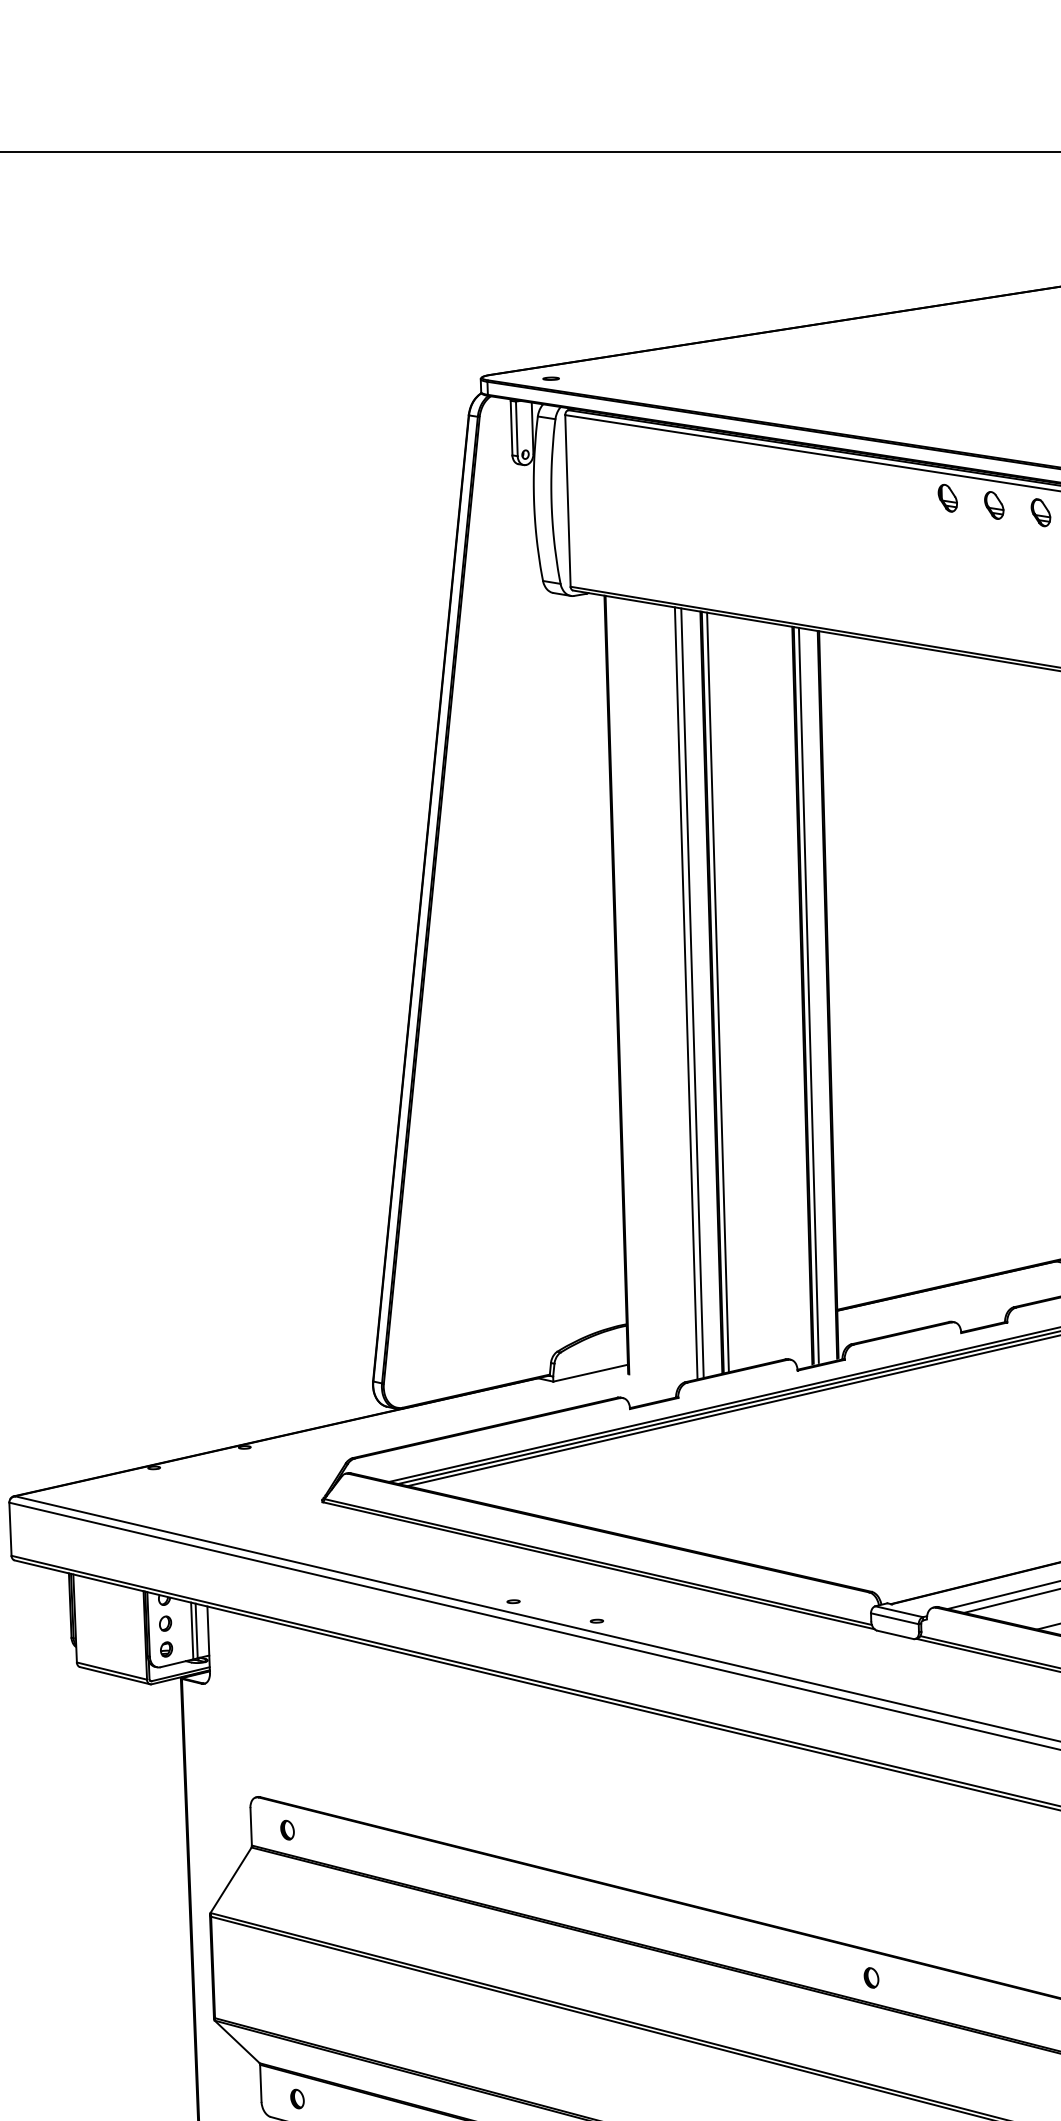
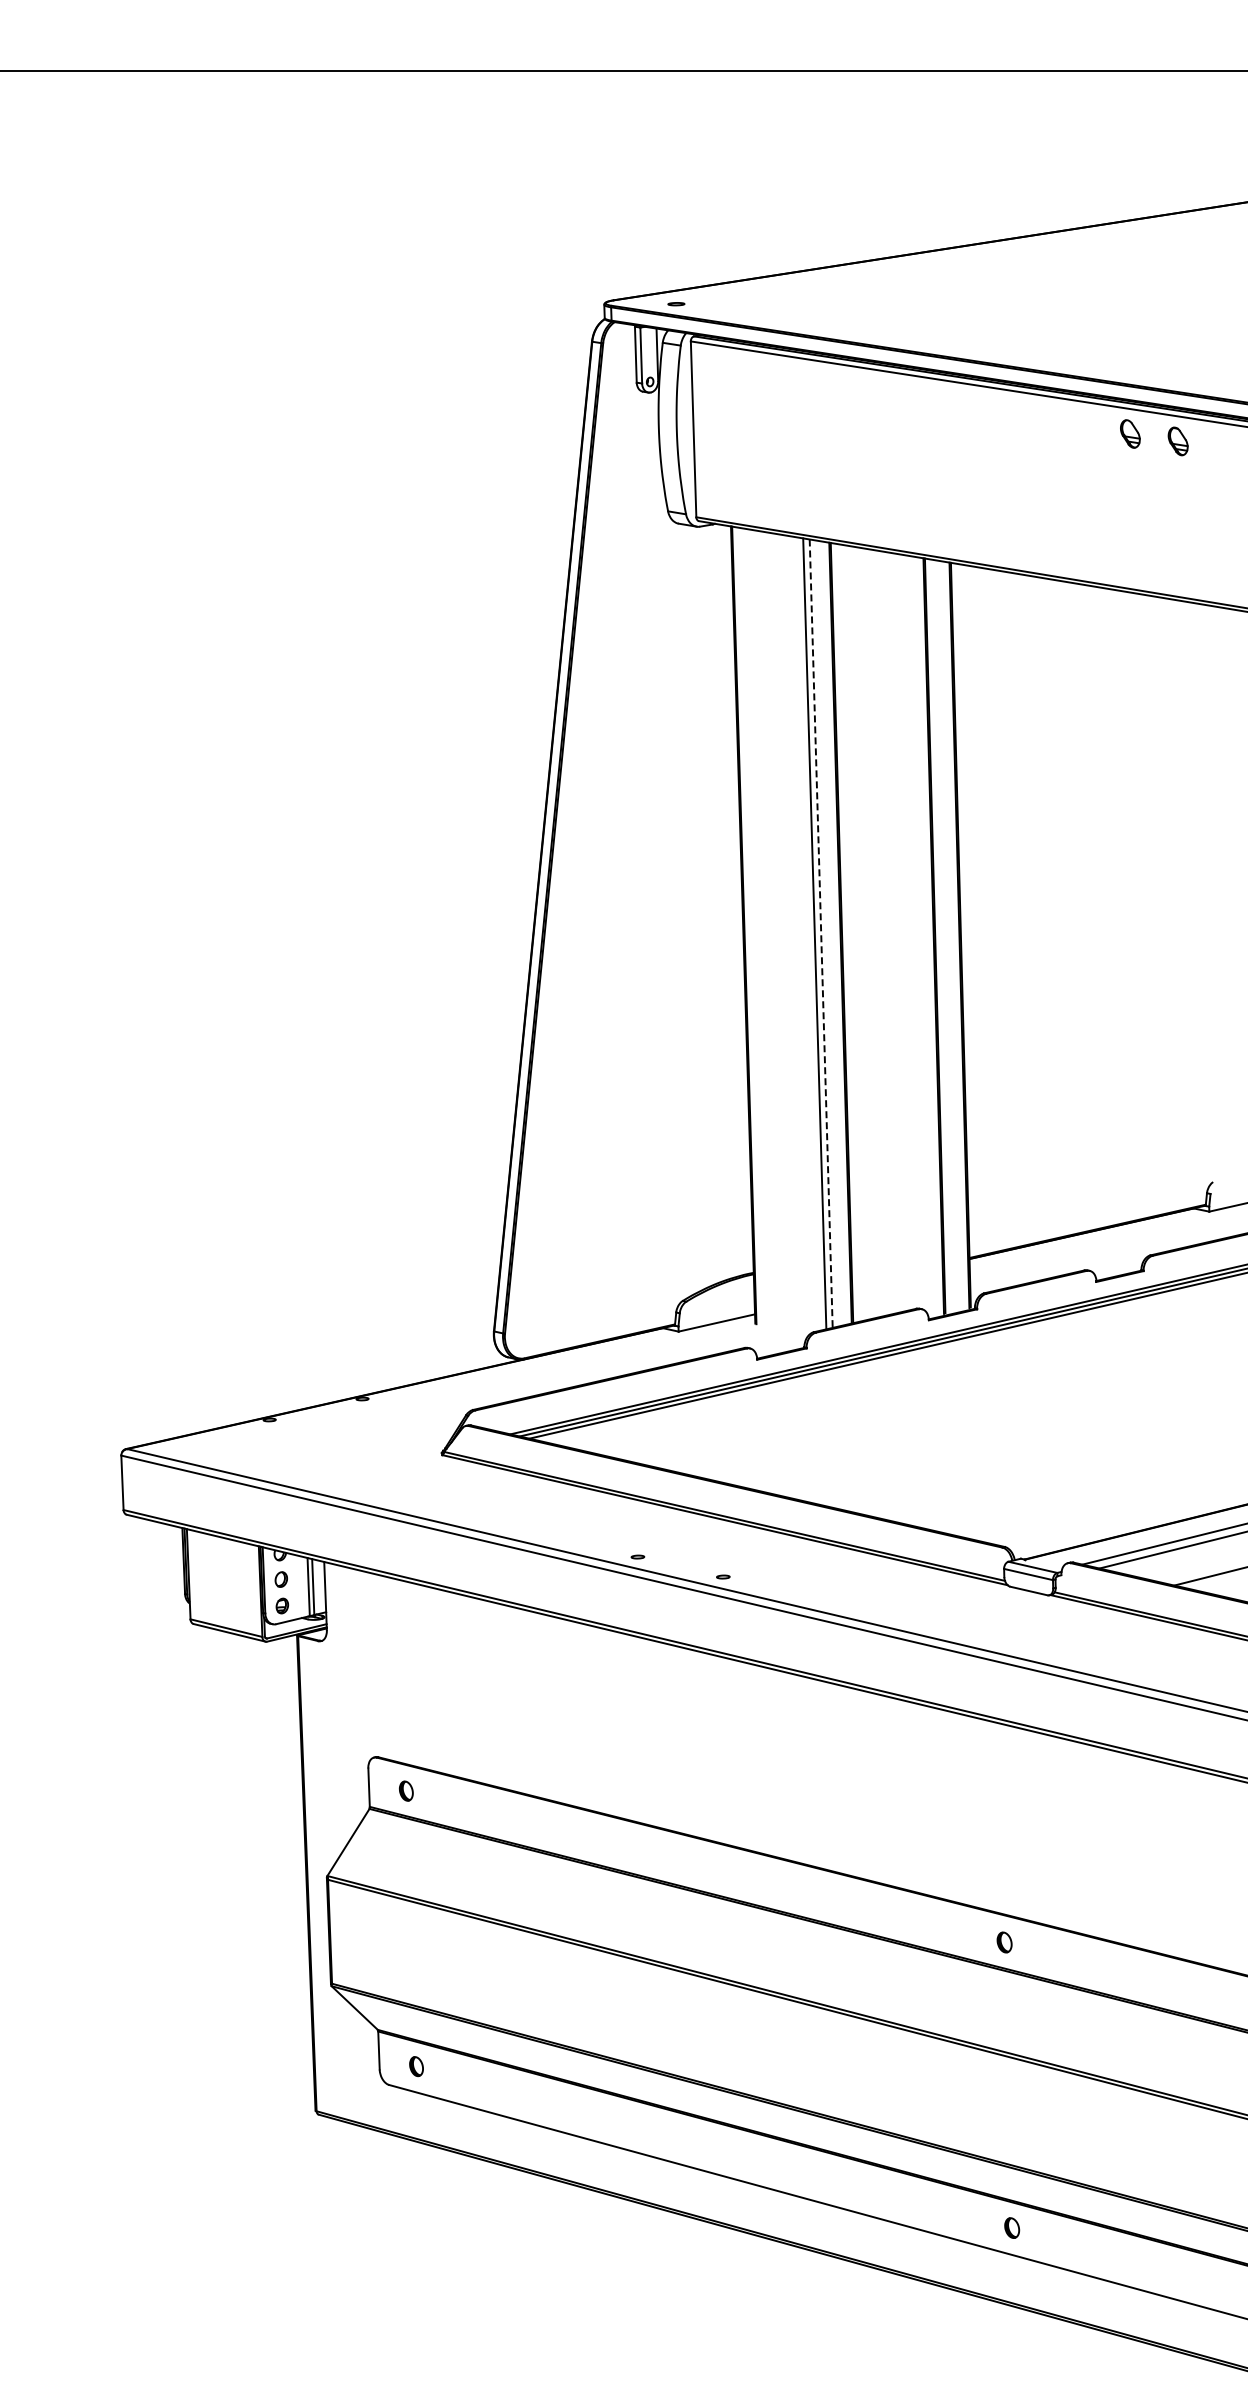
part: (947, 498) -> (1082, 426), removed
line: (718, 992) -> (847, 932), removed
line: (692, 994) -> (821, 934), solid -> dashed
line: (808, 994) -> (940, 935), removed

